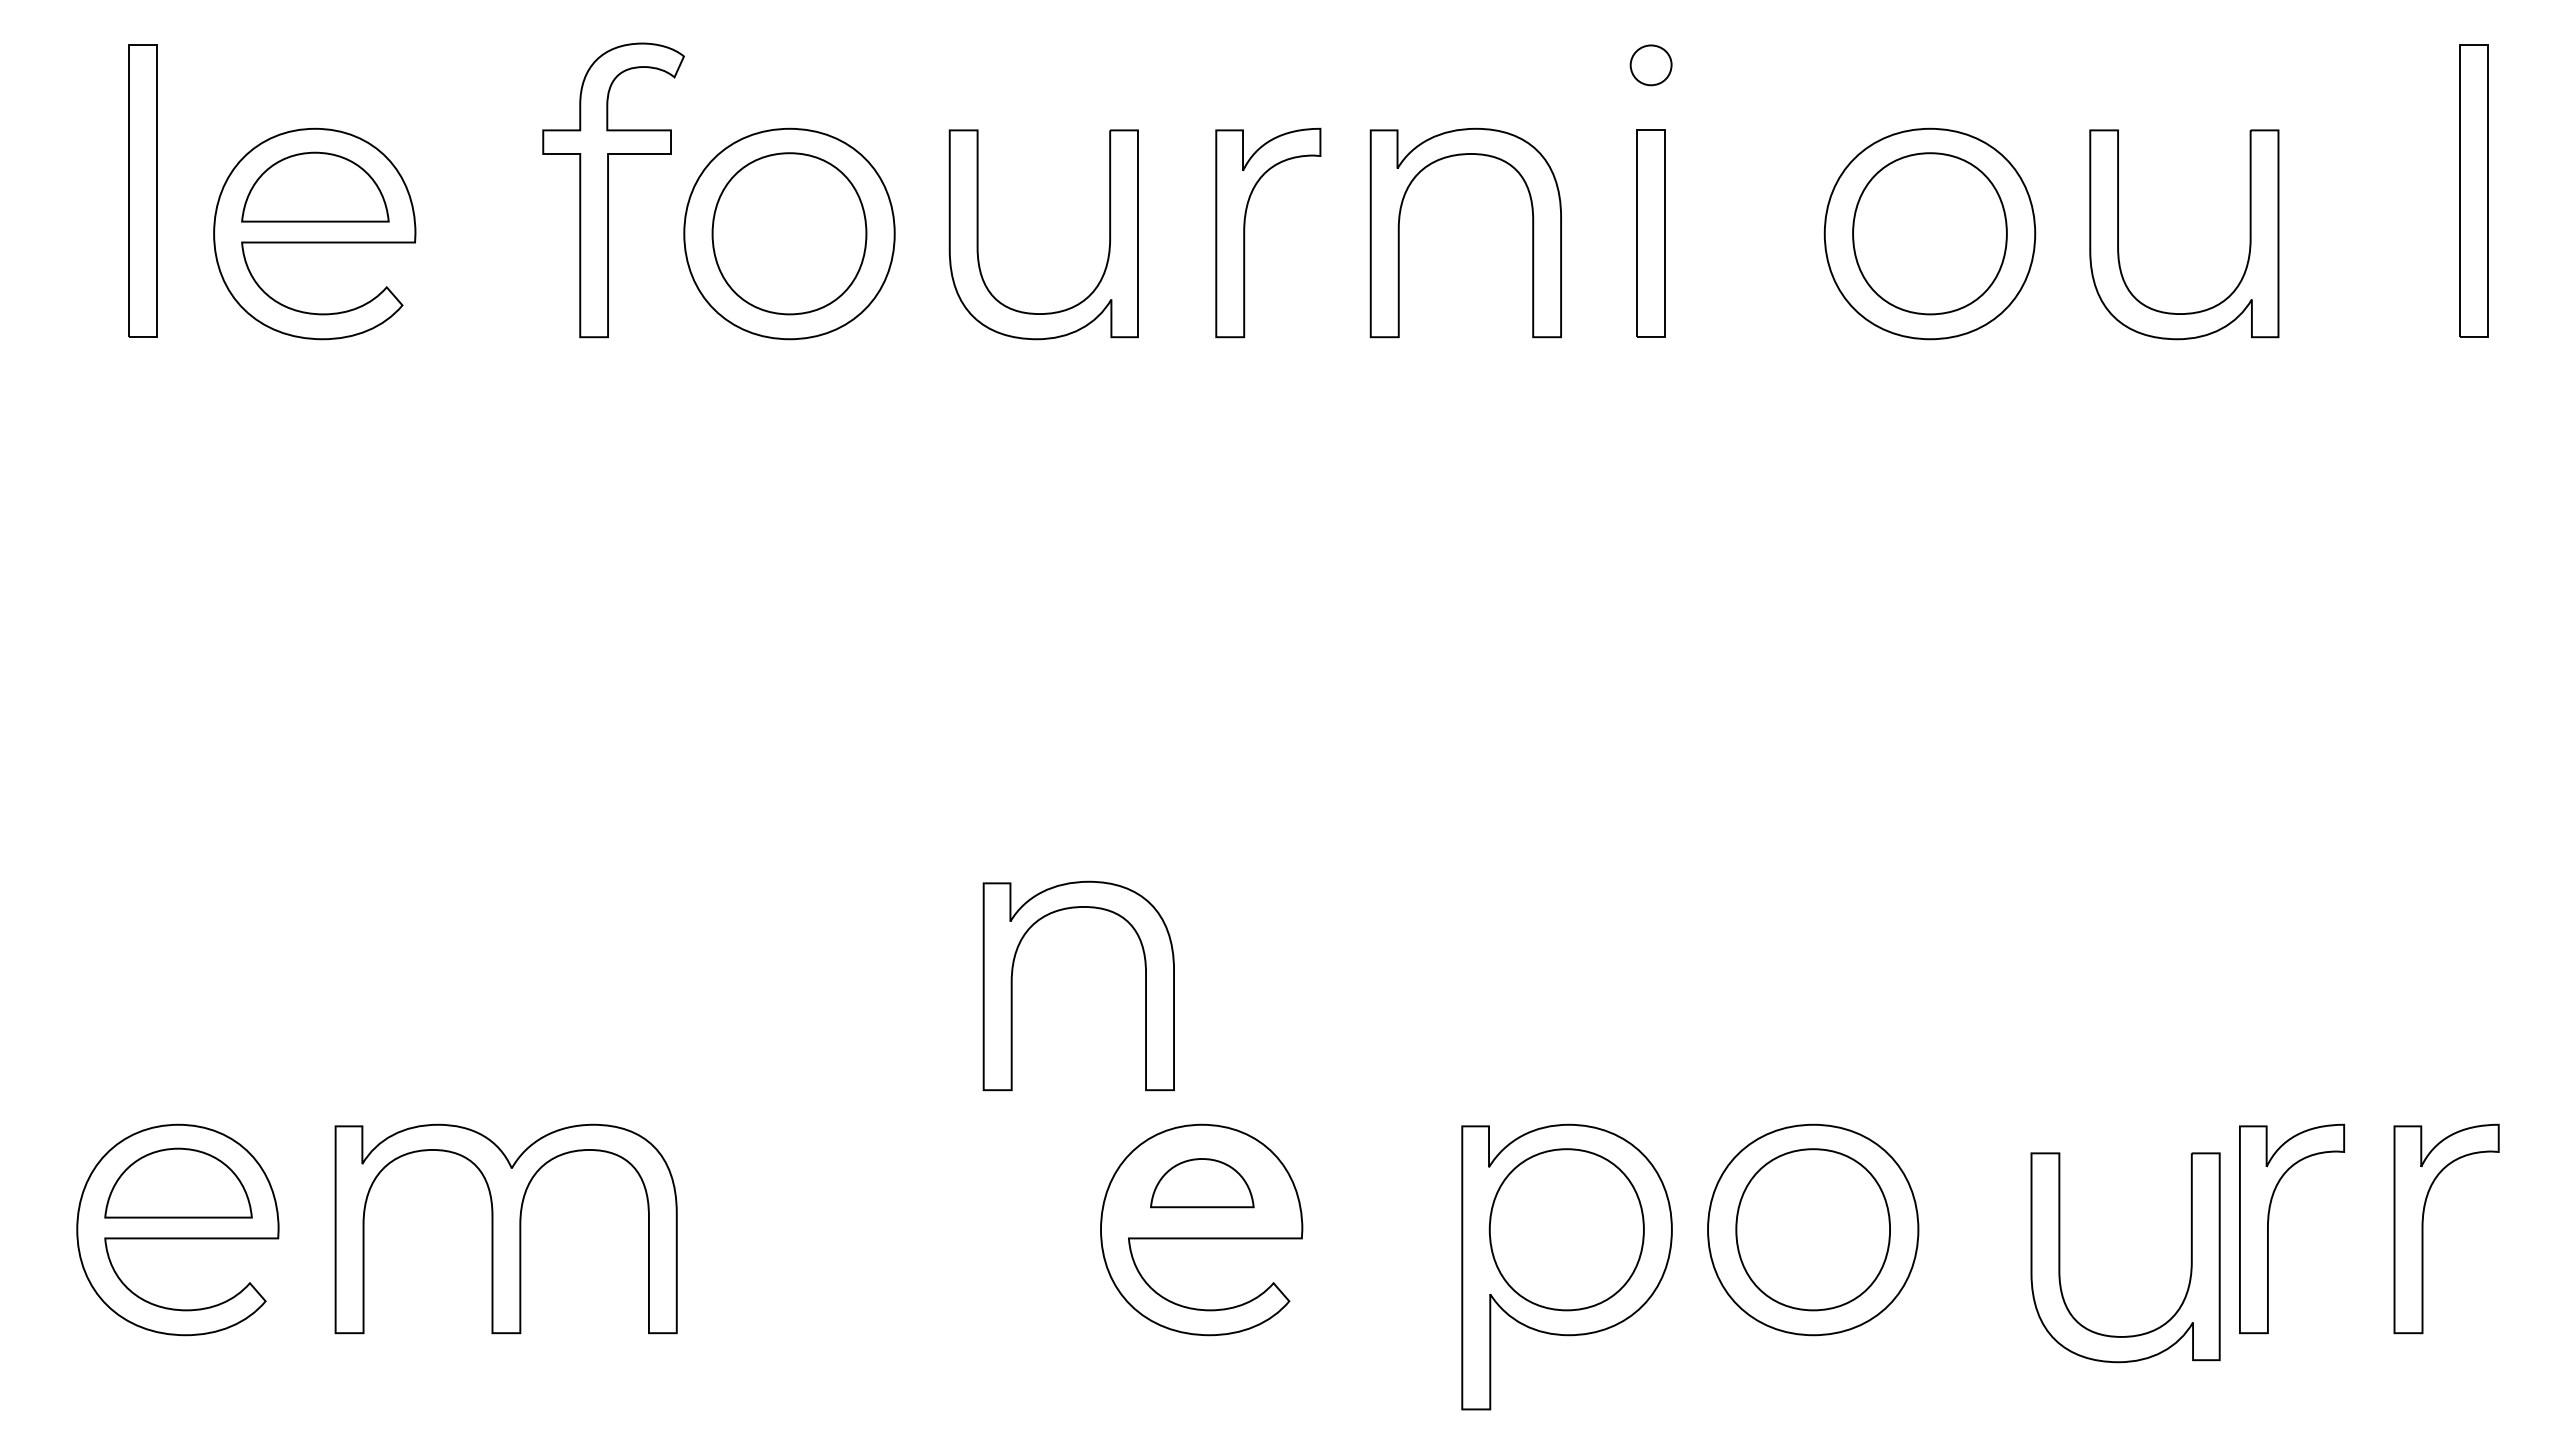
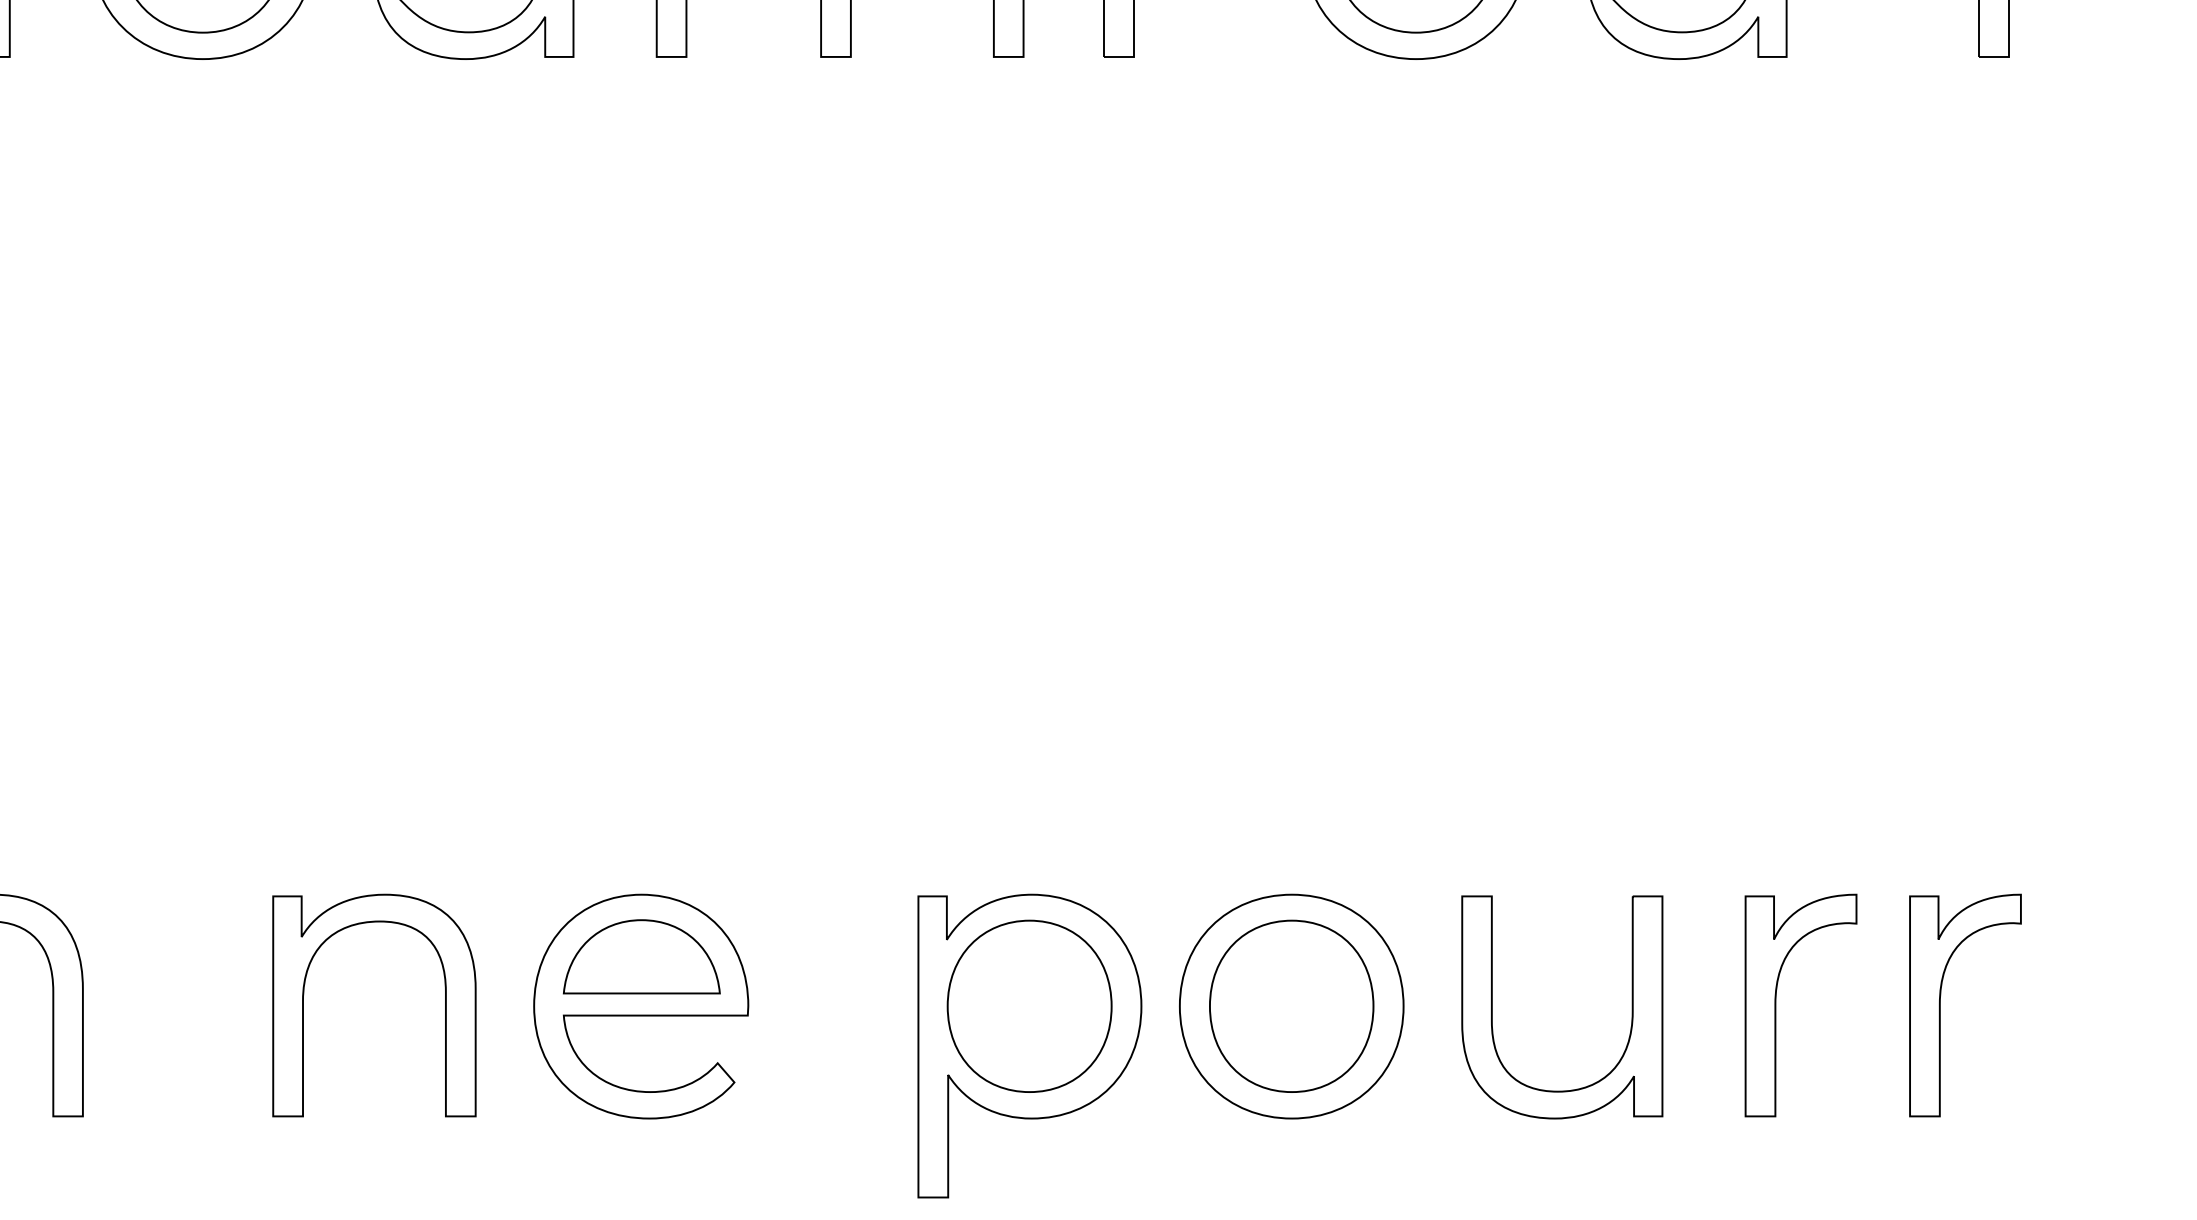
part: (1012, 985) -> (303, 1005), moved
part: (1202, 1182) -> (642, 956), size x1.43
part: (2060, 1257) -> (1493, 1007), moved

